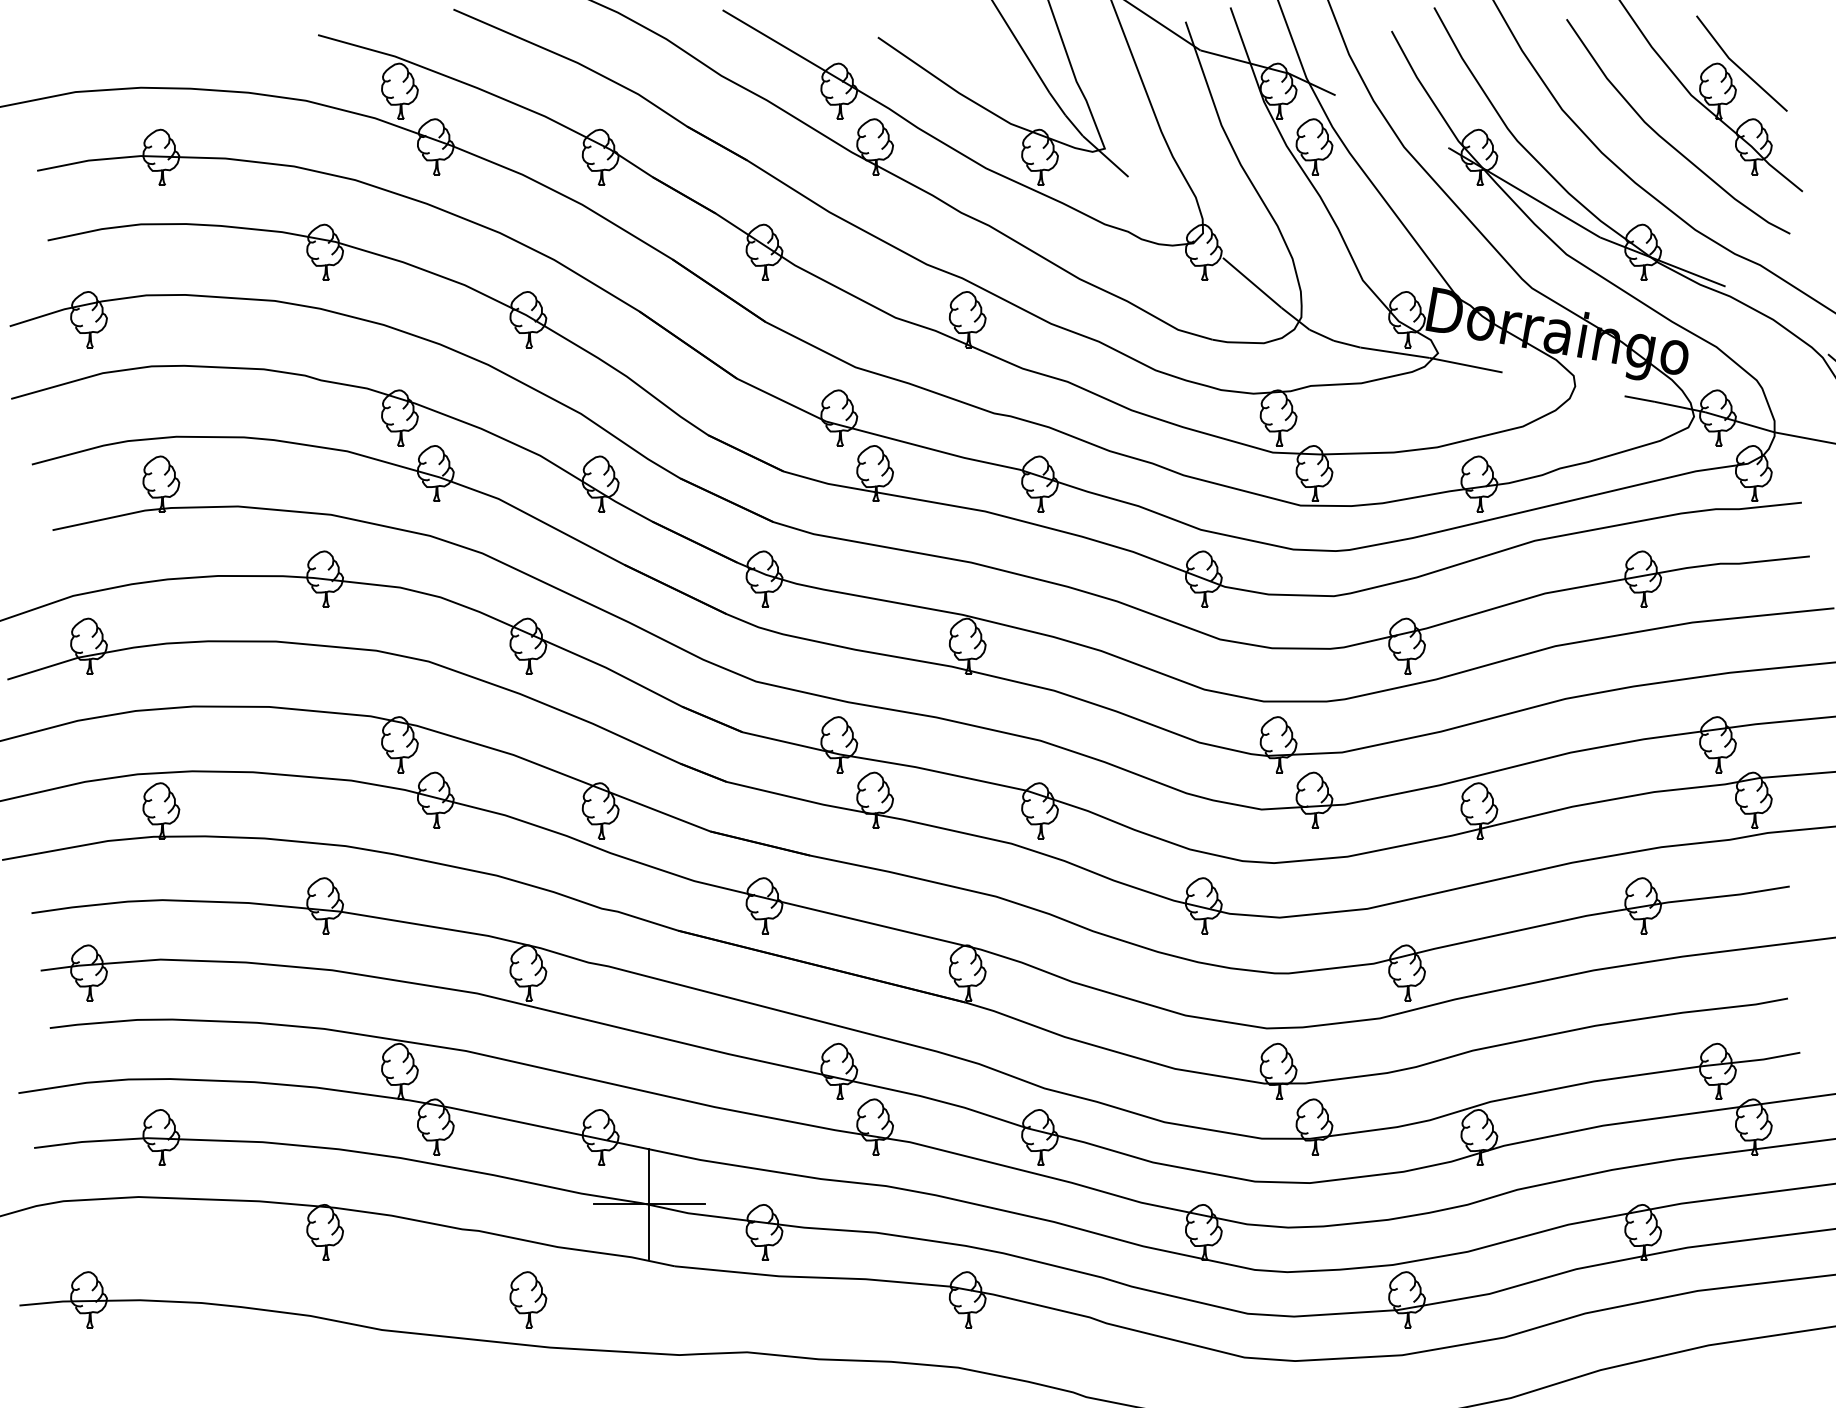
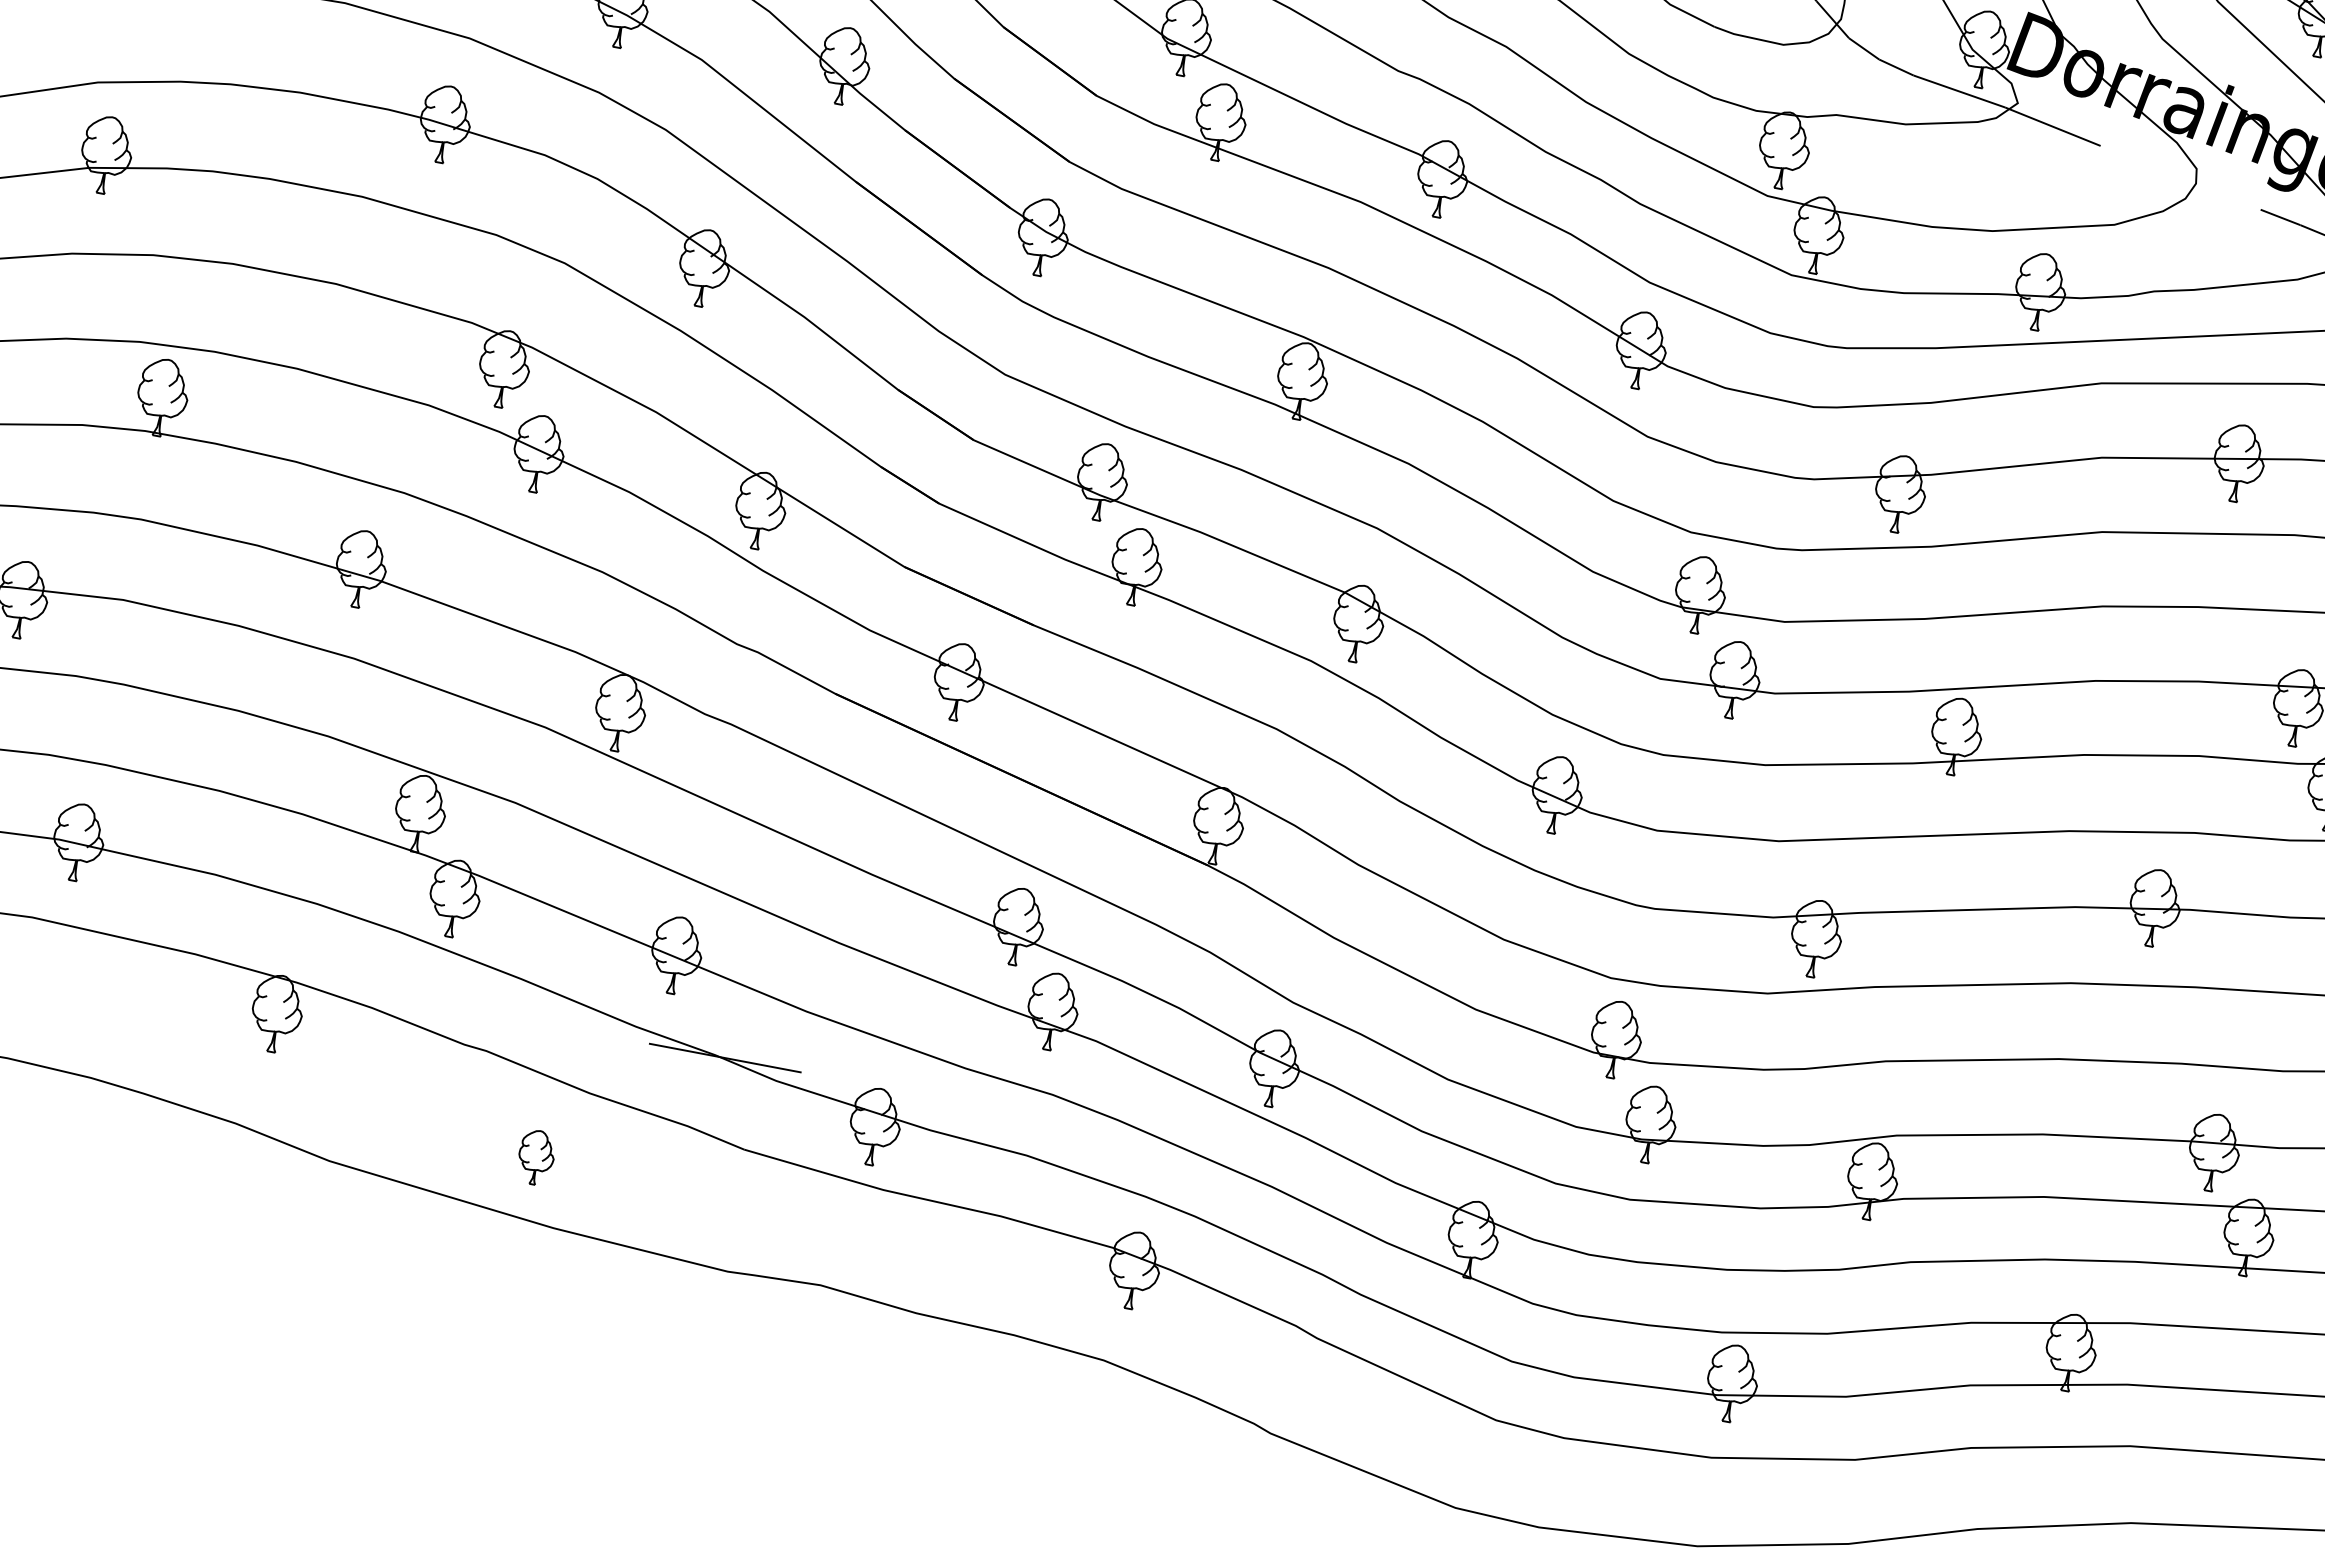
line: (649, 1203) -> (725, 1057), removed
part: (528, 1299) -> (536, 1157), size x0.7

